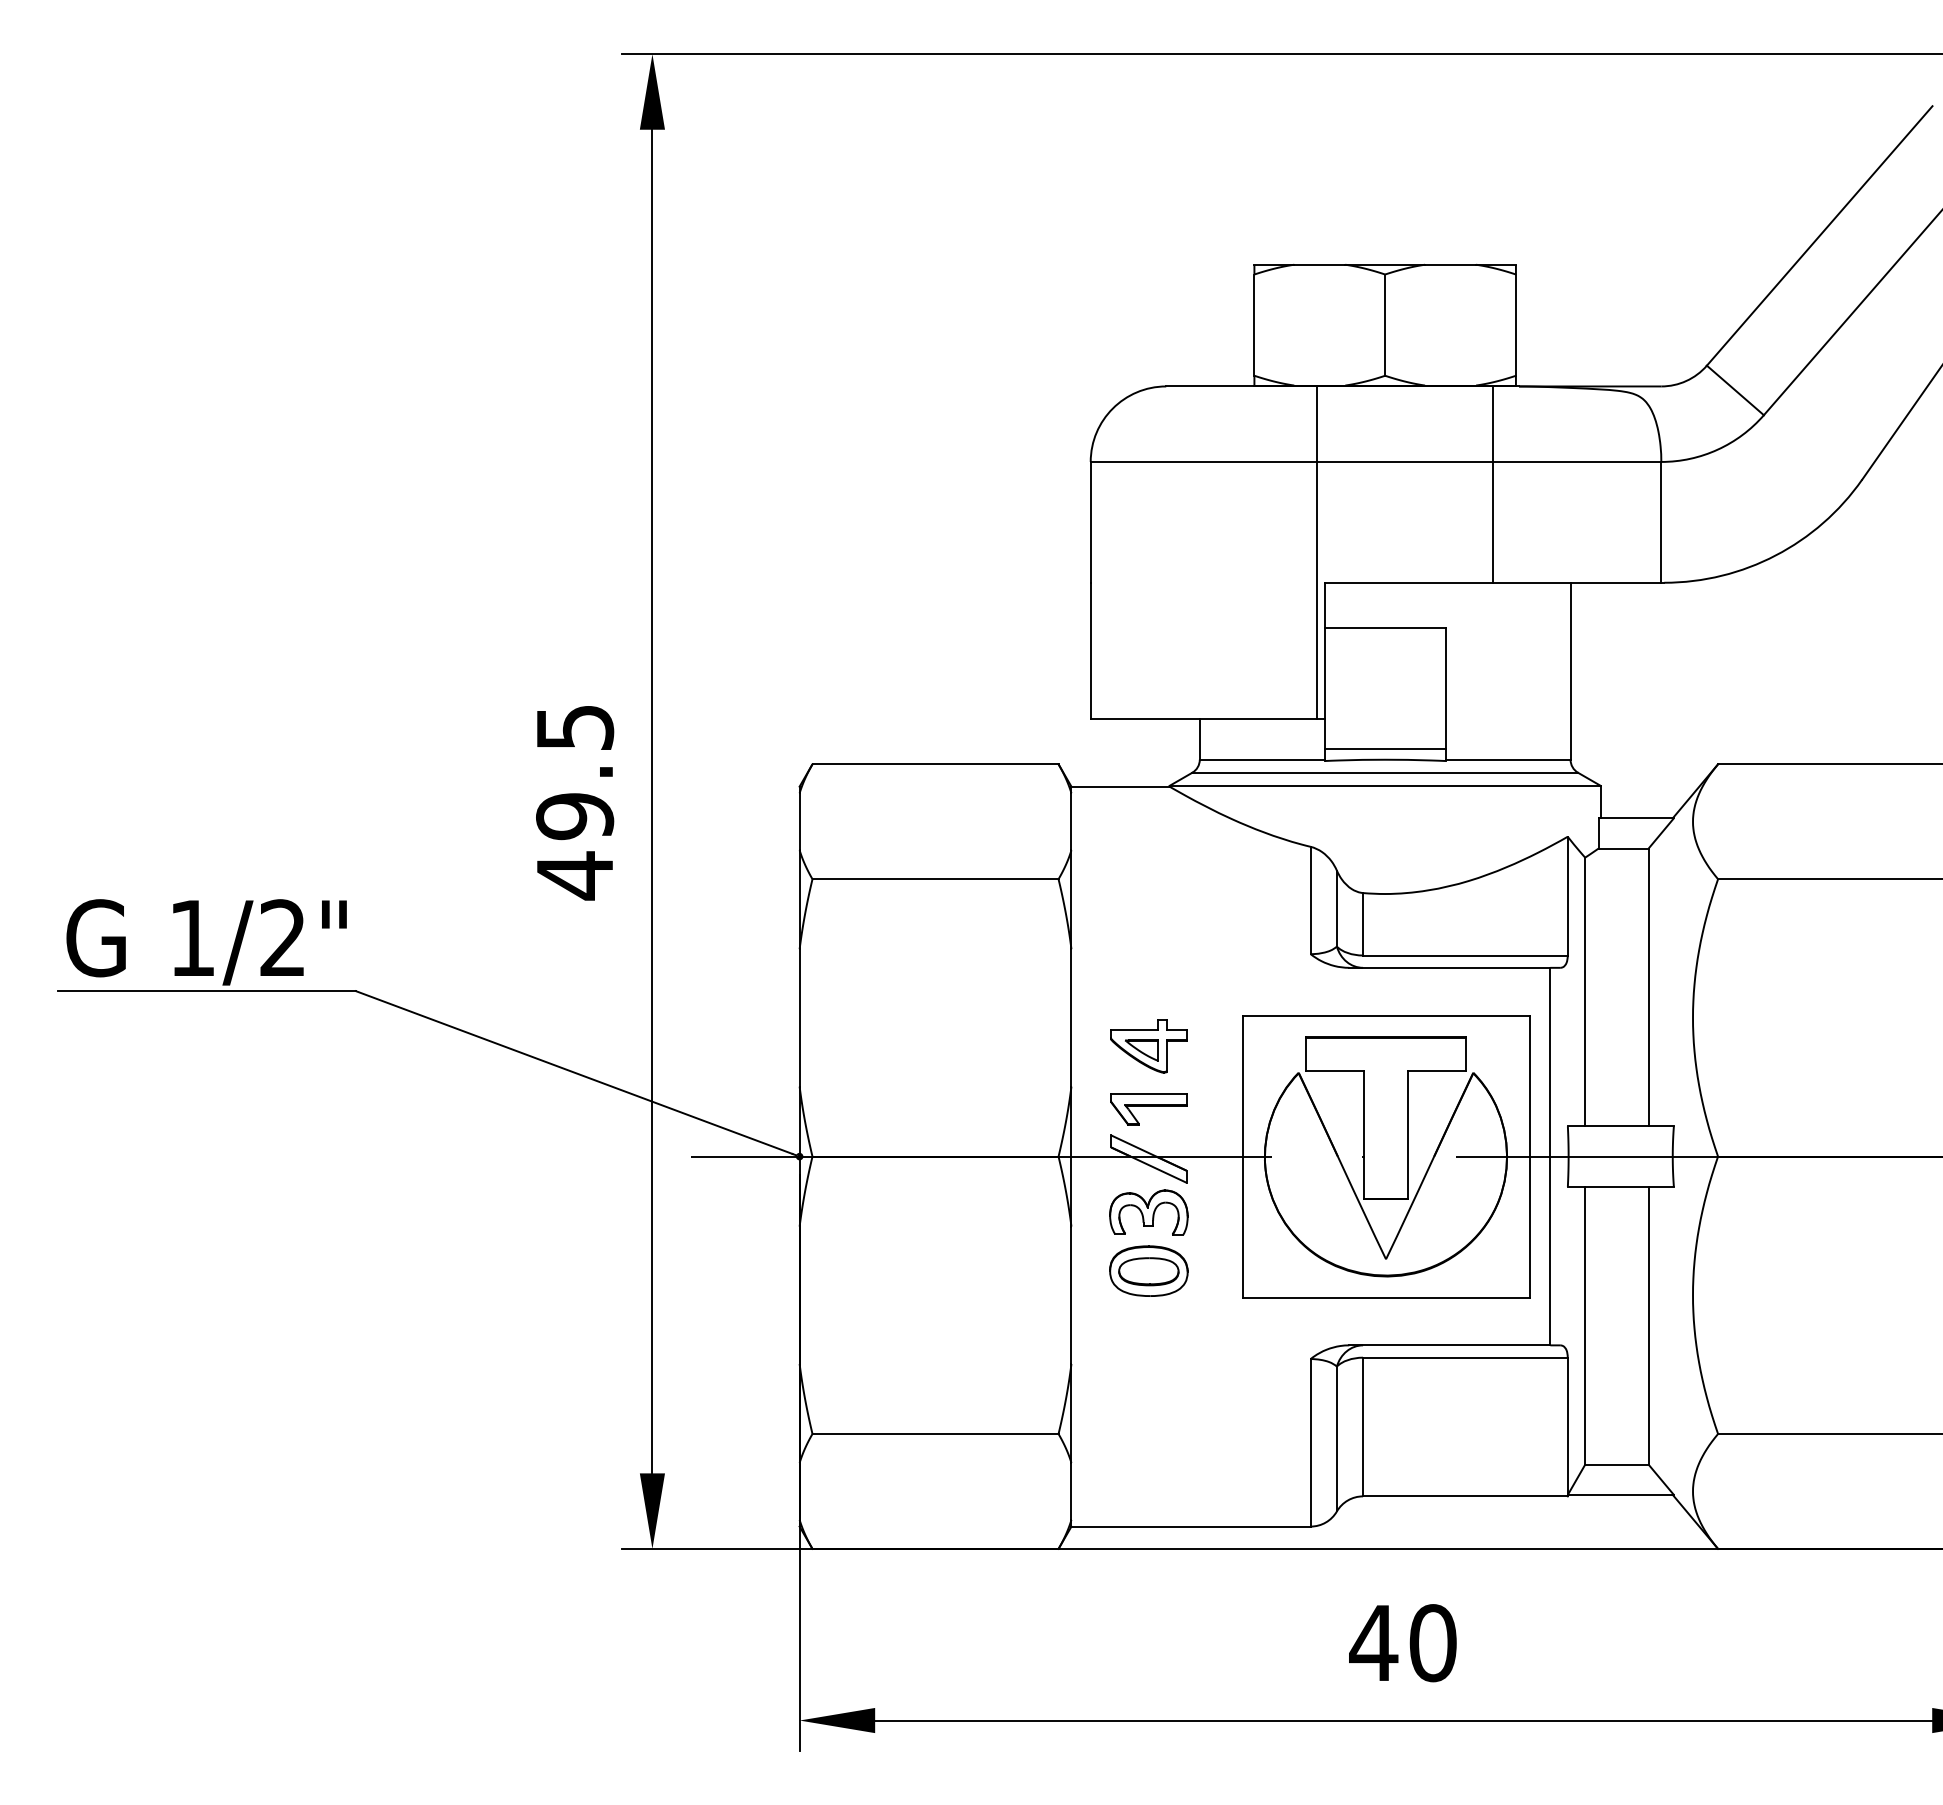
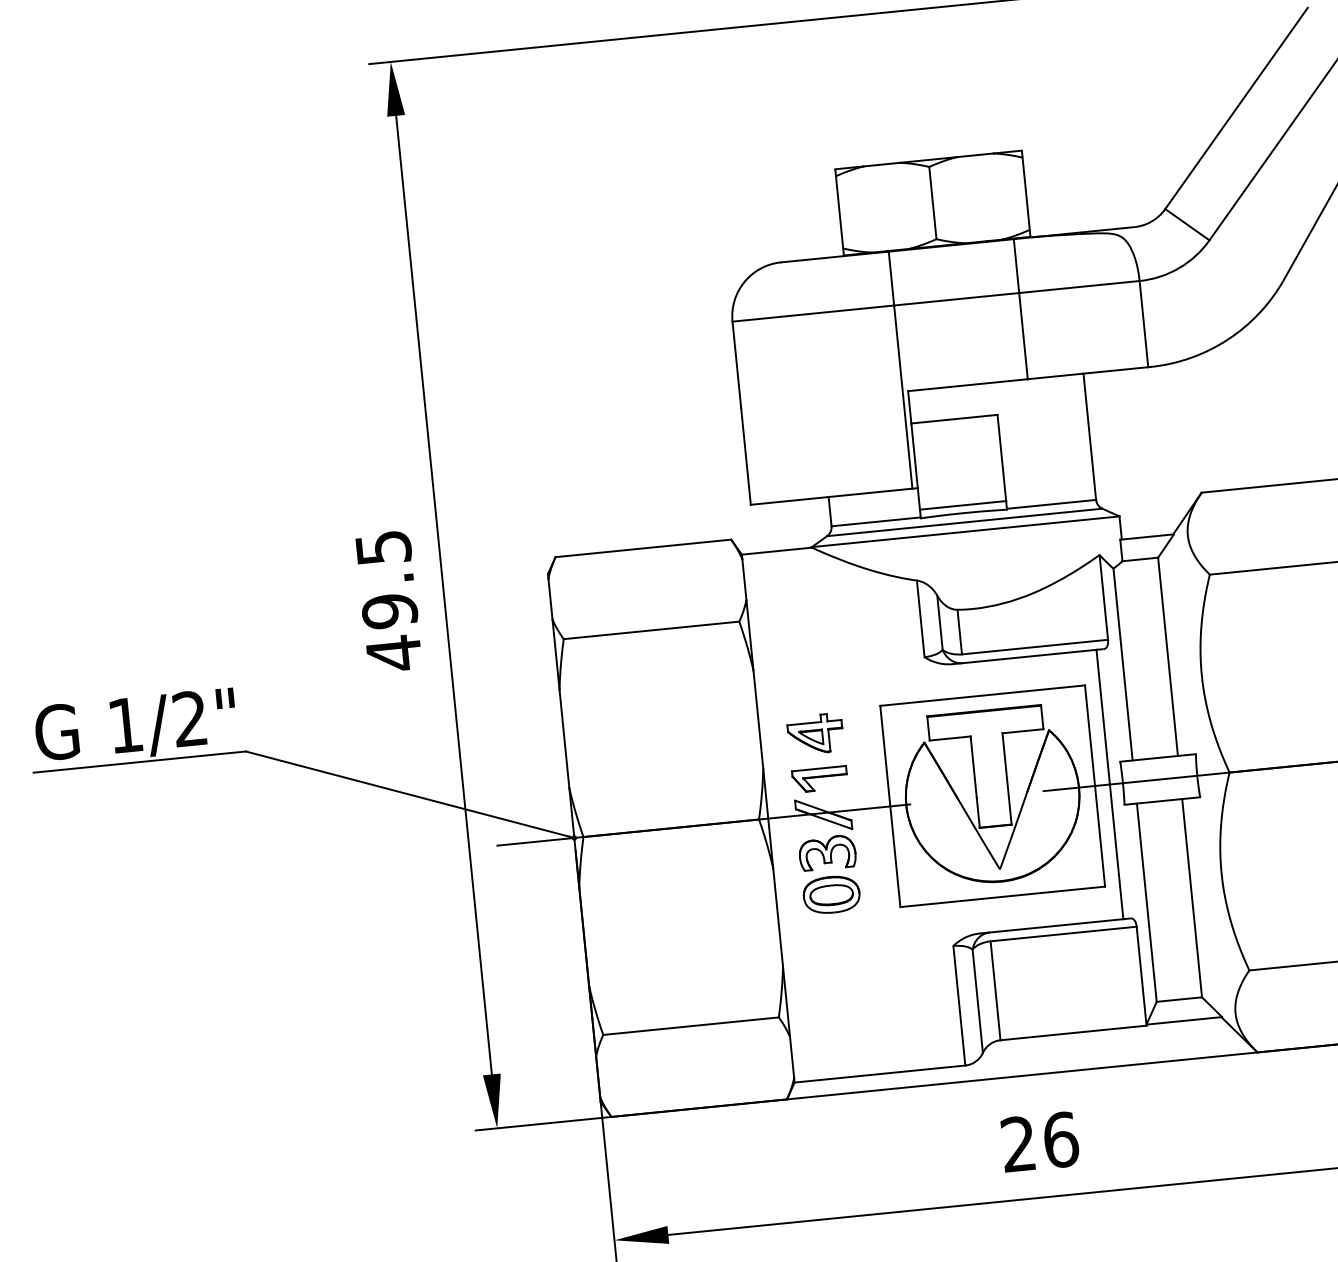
text: (1403, 1643) -> (1039, 1142), 40 -> 26

